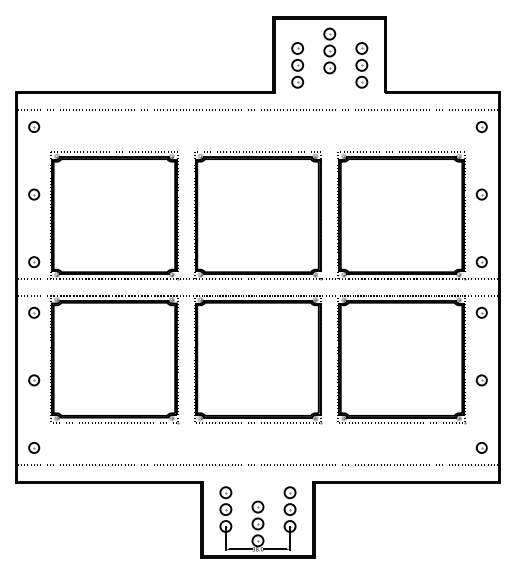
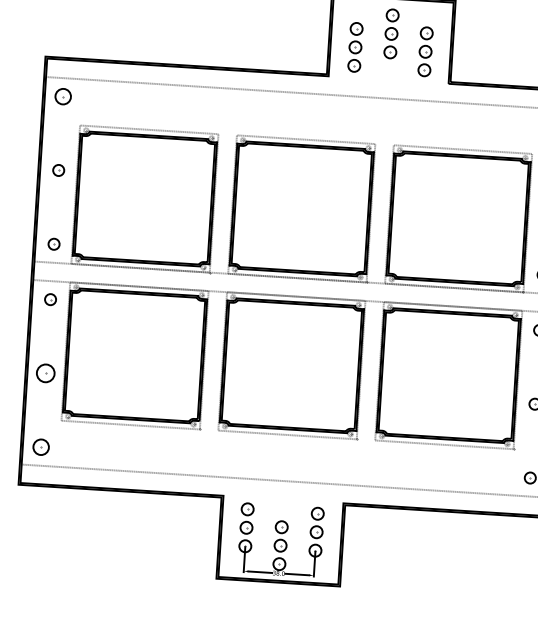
part: (34, 126) -> (63, 96), size x1.4
part: (34, 380) -> (46, 373), size x1.6
part: (34, 447) -> (41, 446), size x1.4

